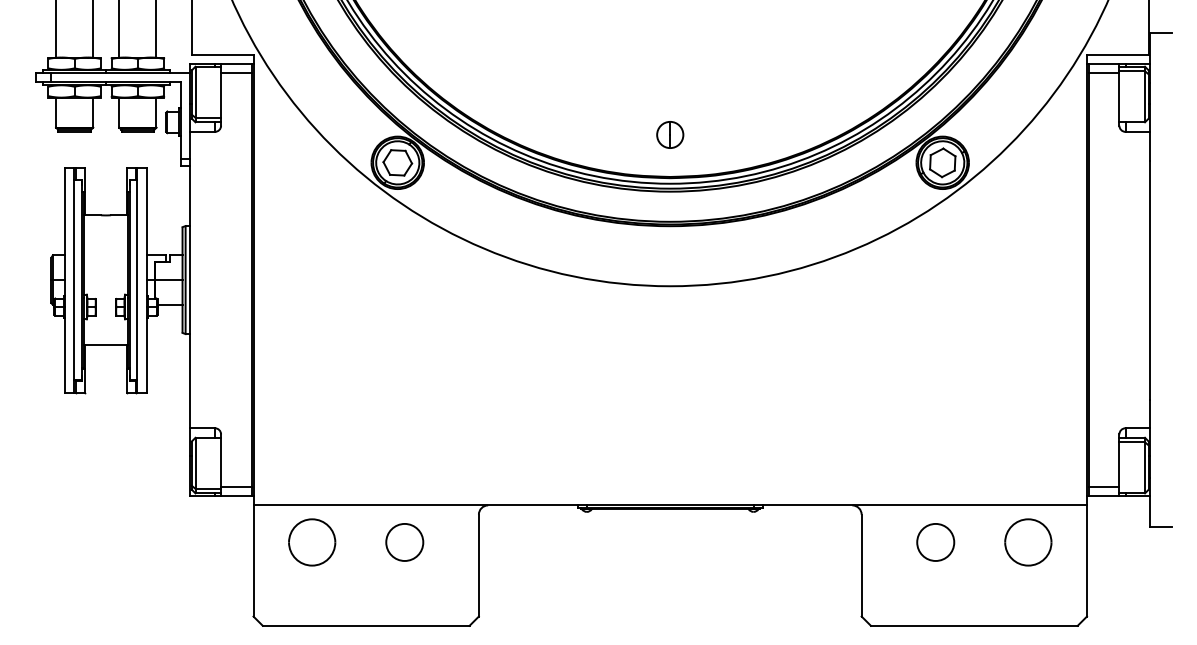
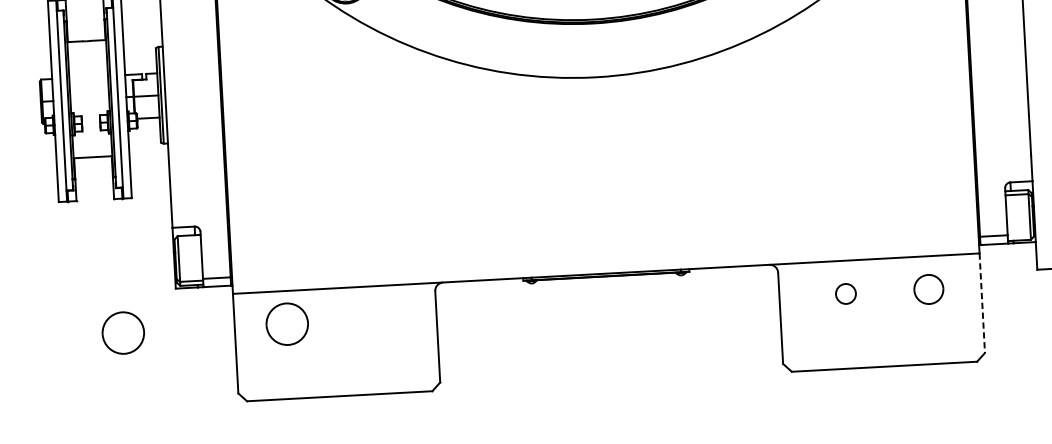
part: (129, 542) -> (123, 333), added
circle: (404, 542) -> (370, 319), removed
circle: (935, 542) -> (845, 294), size x0.6
part: (1028, 542) -> (928, 289), size x0.7
line: (1086, 560) -> (981, 302), solid -> dashed

